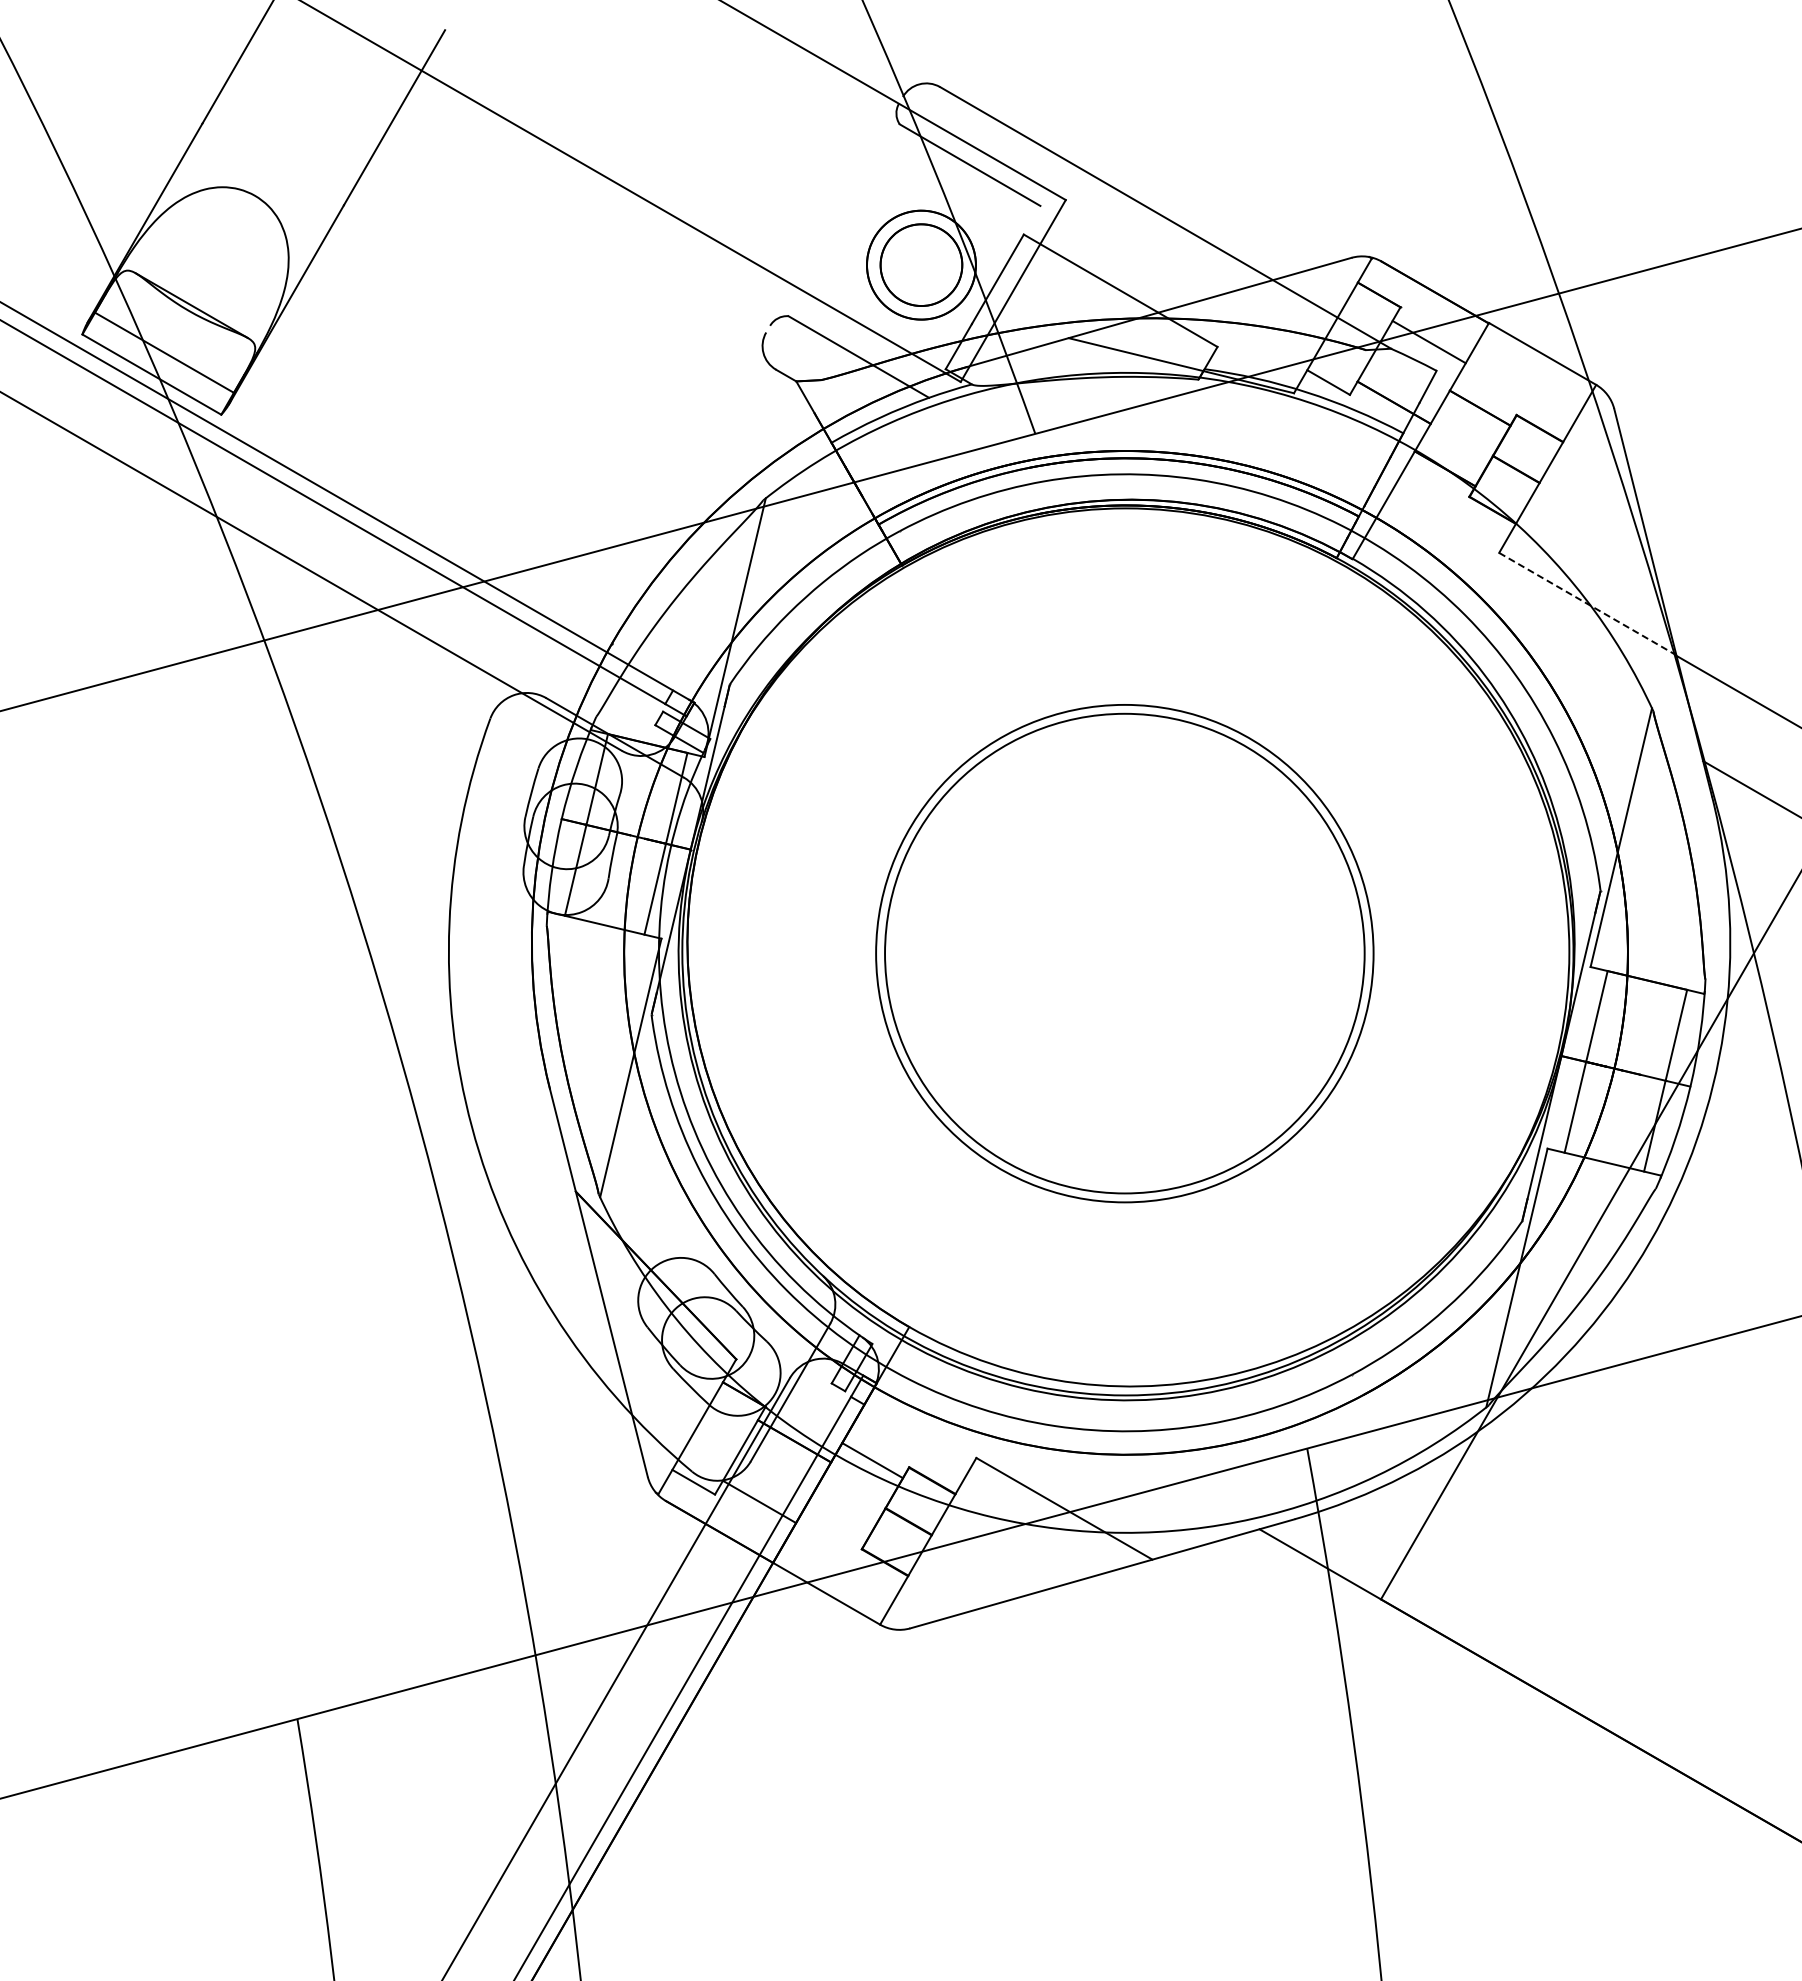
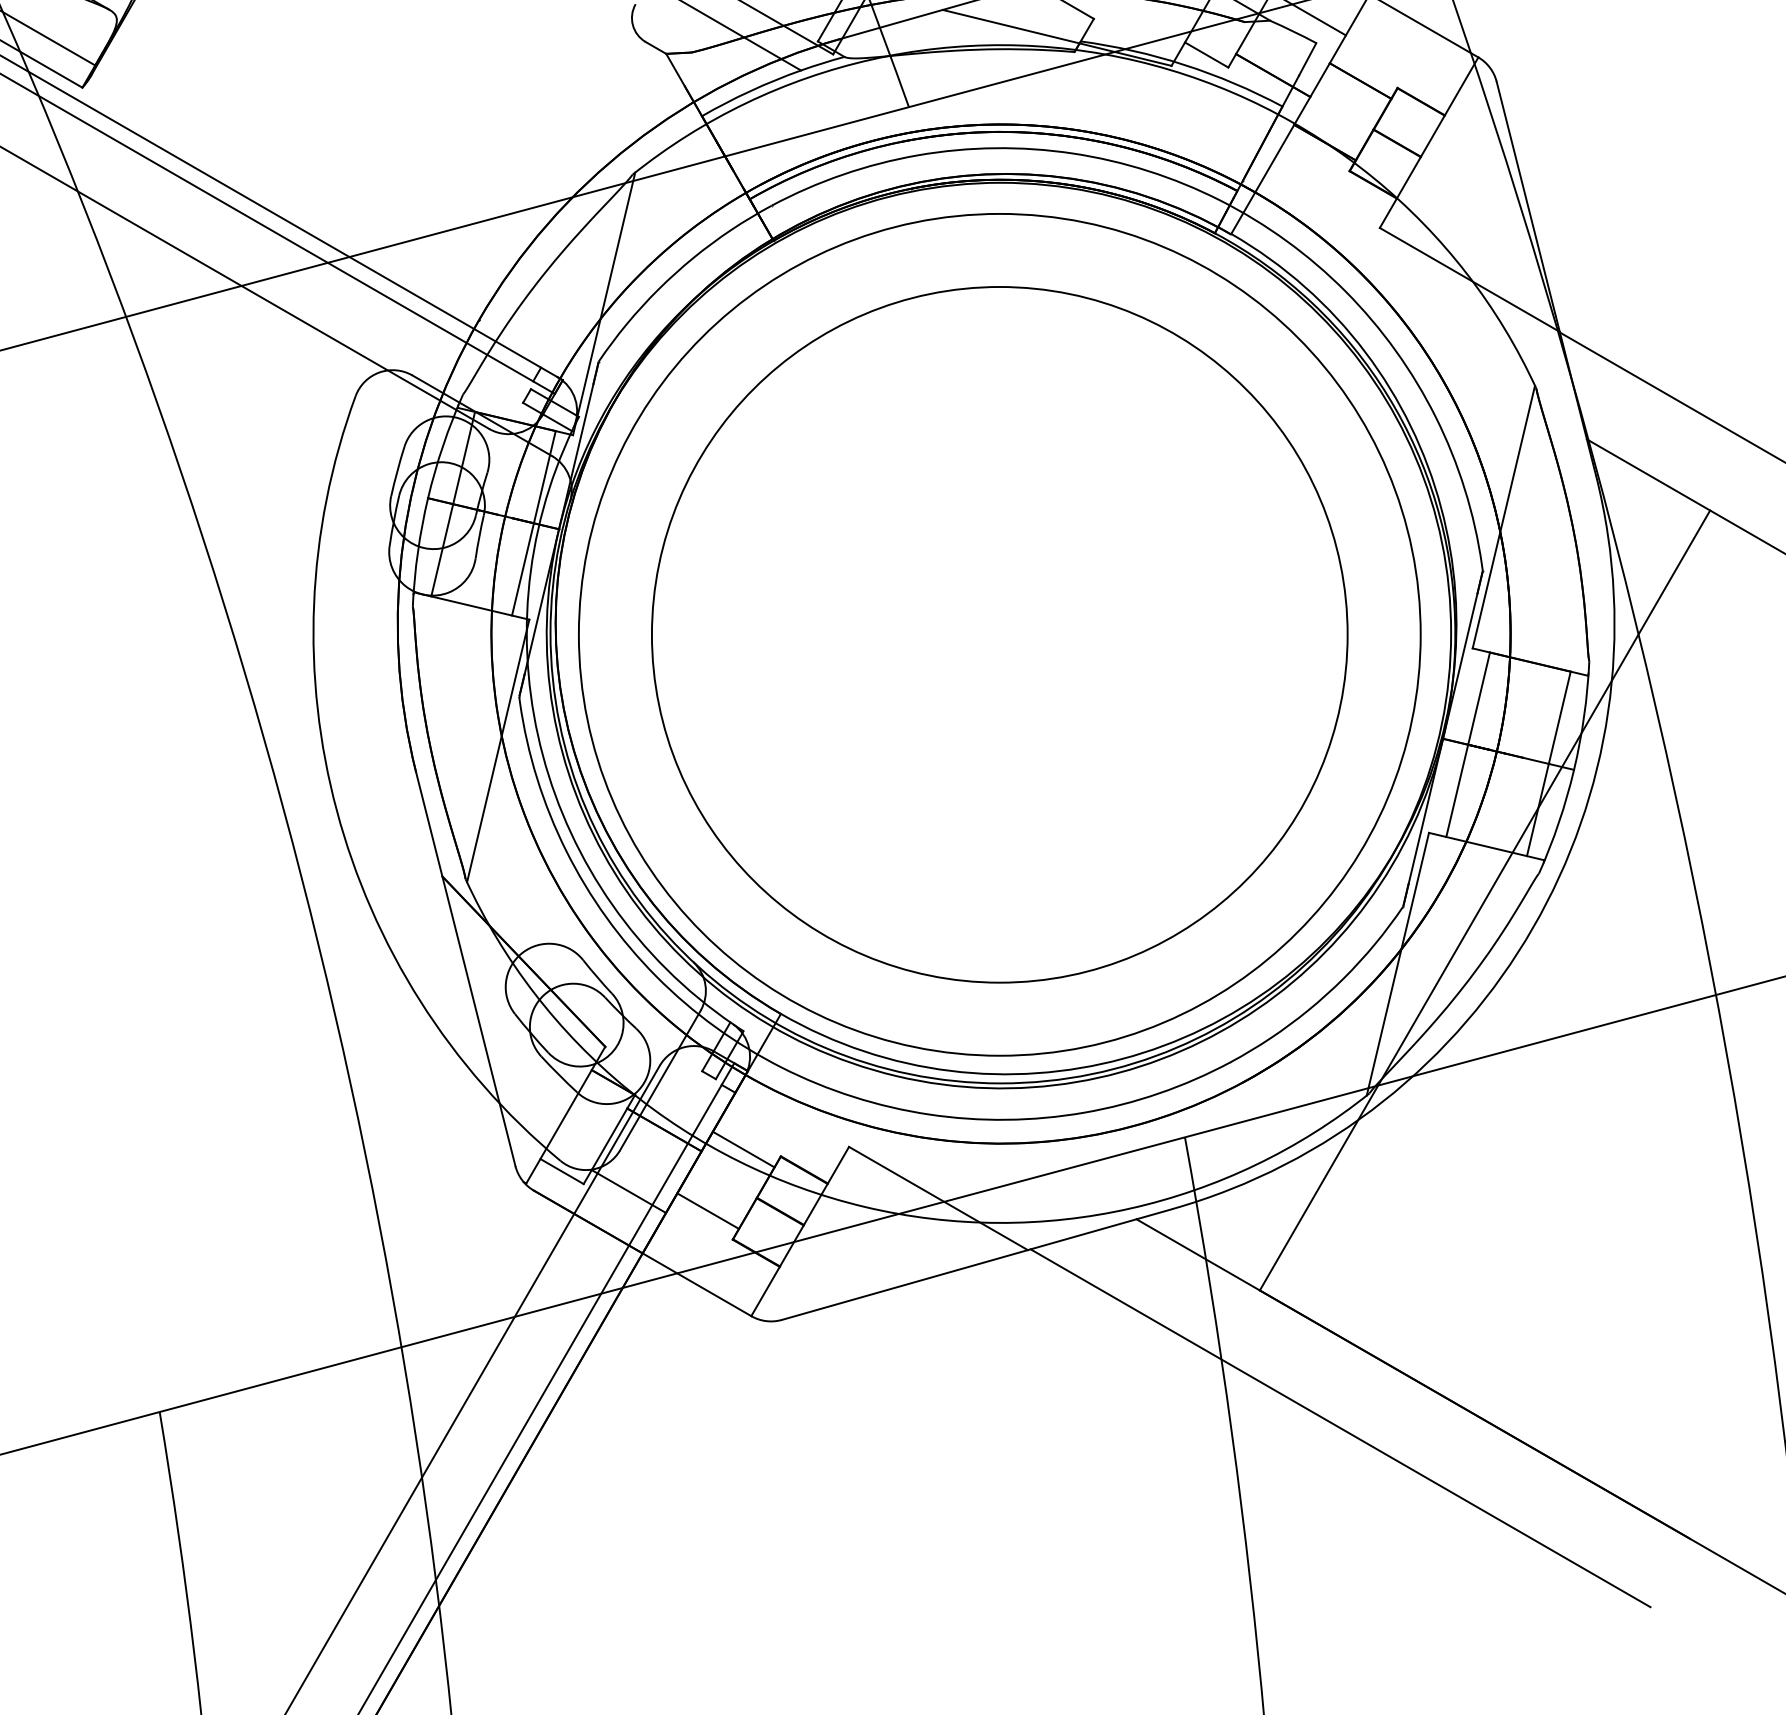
line: (1588, 604) -> (1470, 280), dashed -> solid
circle: (1124, 953) -> (999, 634), size x1.43
circle: (1124, 953) -> (999, 634), size x1.67
line: (837, 1520) -> (708, 1210), added
line: (1460, 1734) -> (1340, 1427), added

